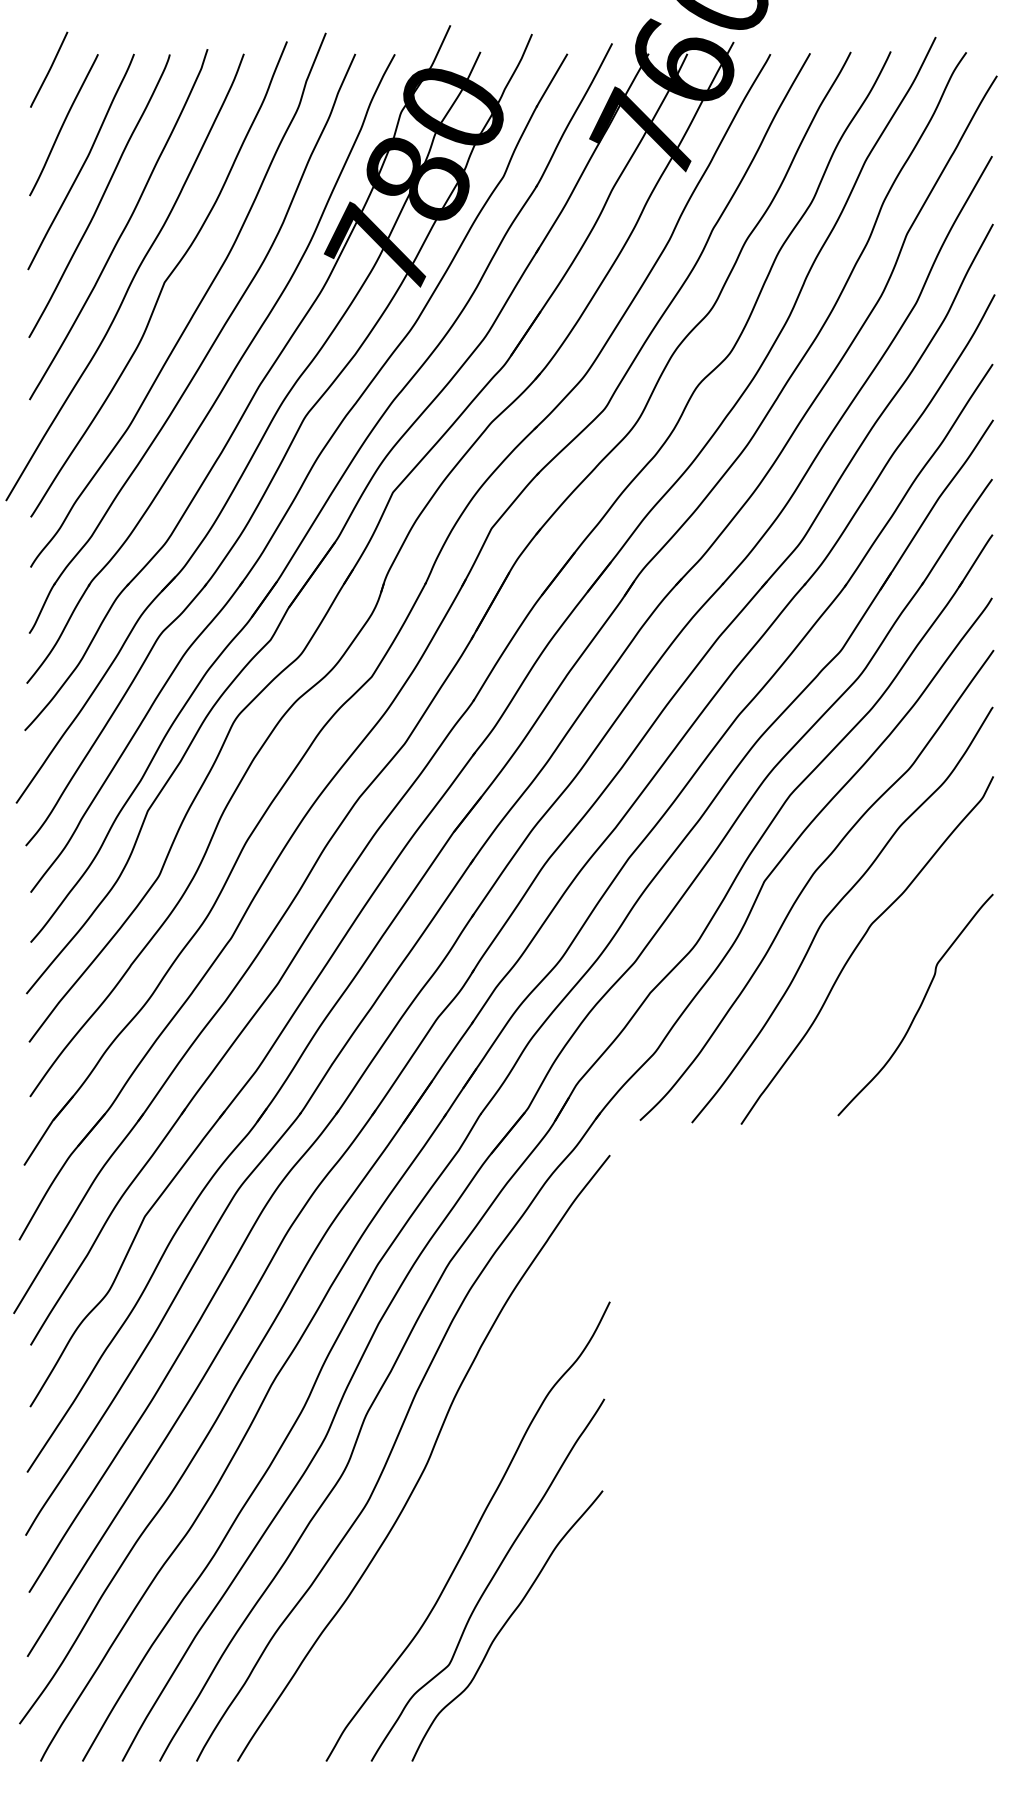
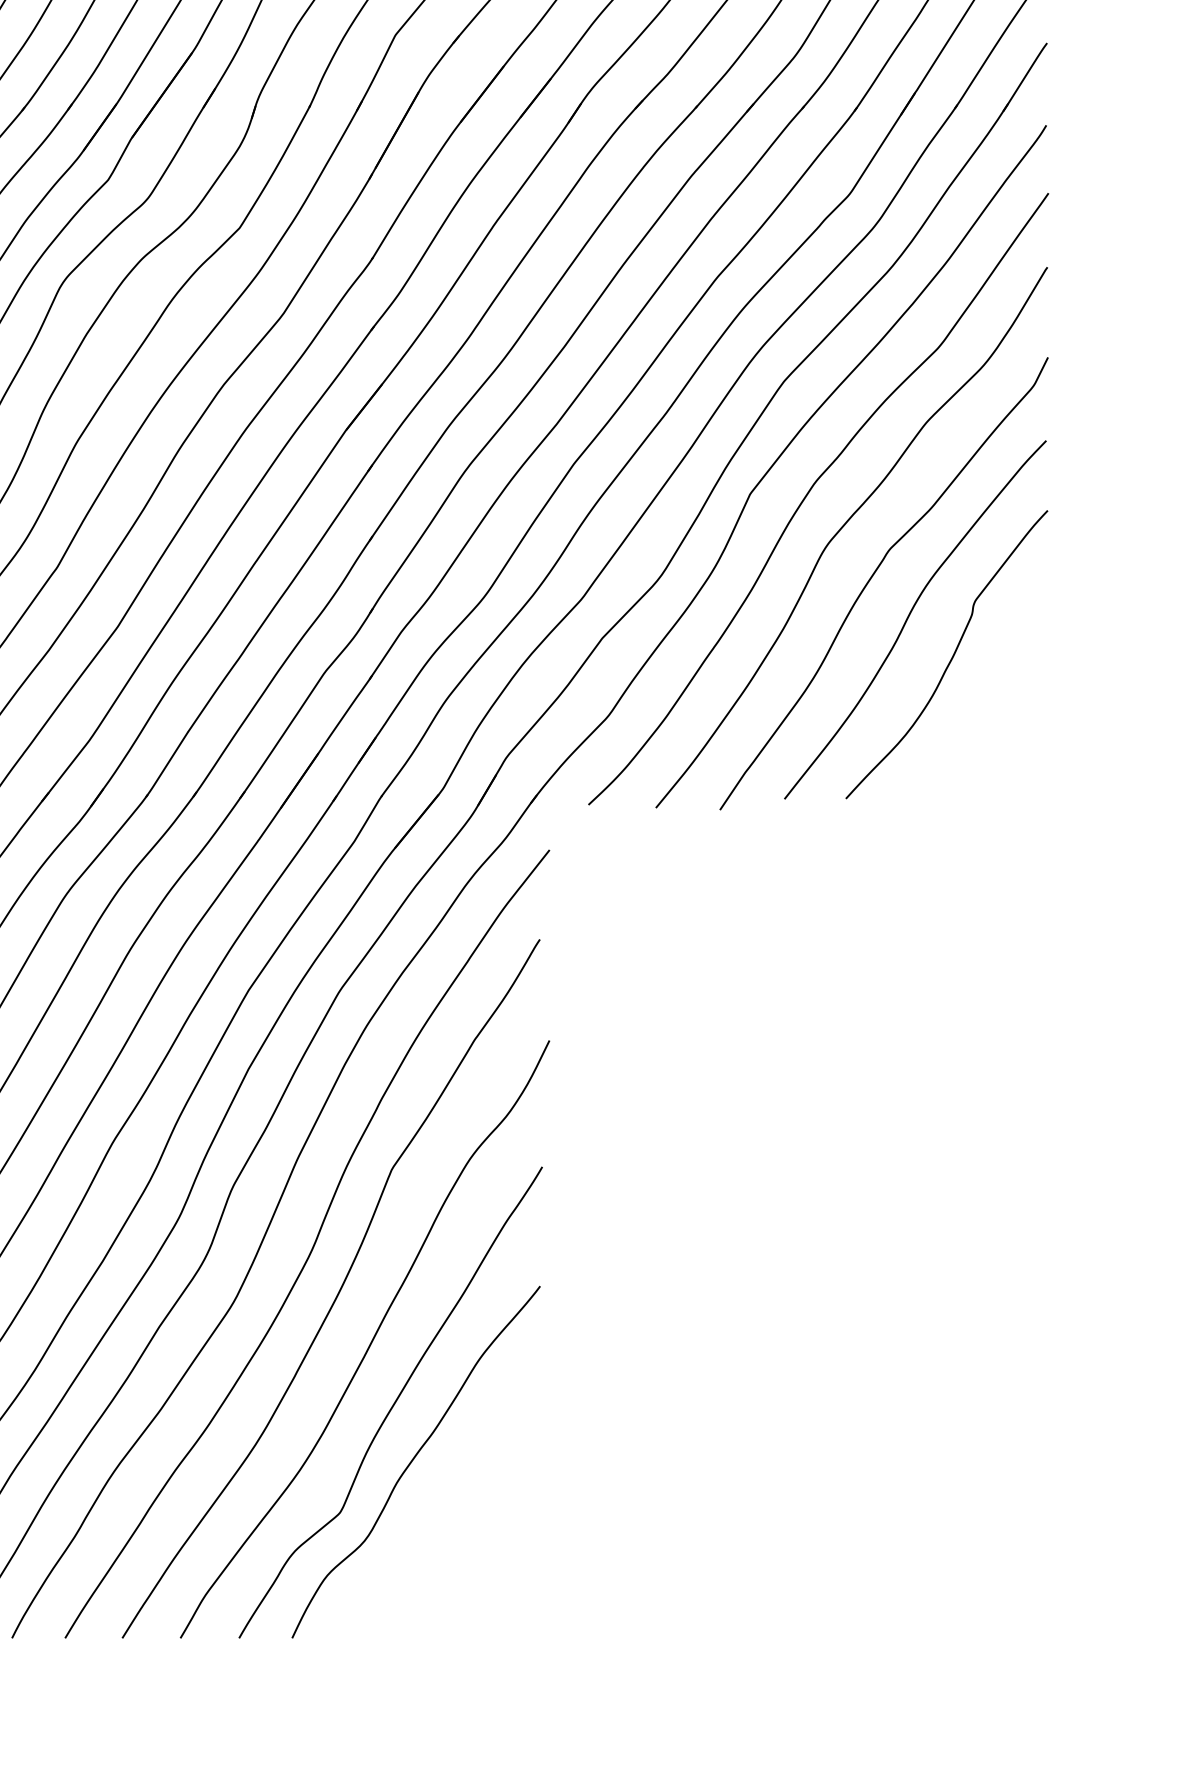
curve: (887, 975) -> (910, 616), added
curve: (447, 1494) -> (338, 1291), added

